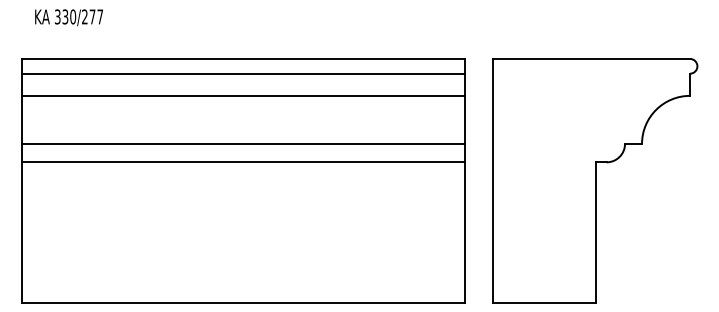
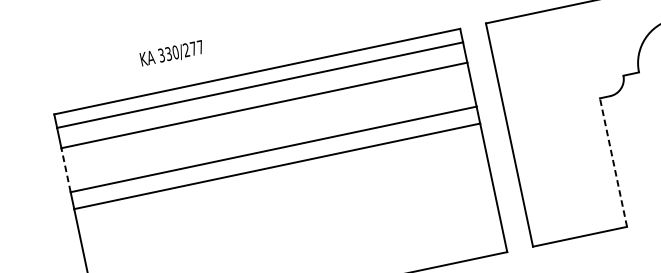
text: (68, 17) -> (171, 53), moved
line: (21, 119) -> (65, 169), solid -> dashed
line: (595, 232) -> (613, 162), solid -> dashed

